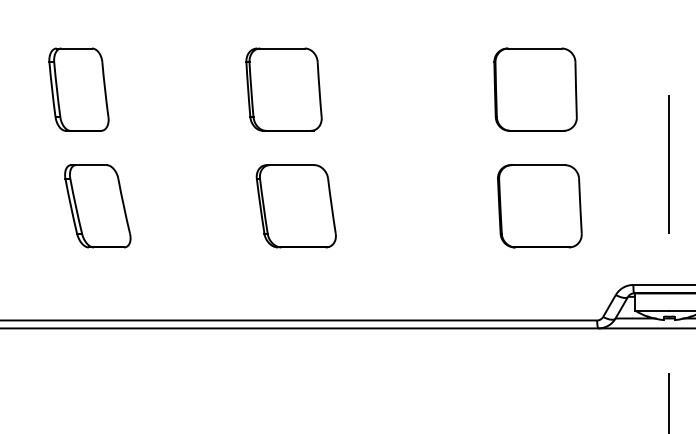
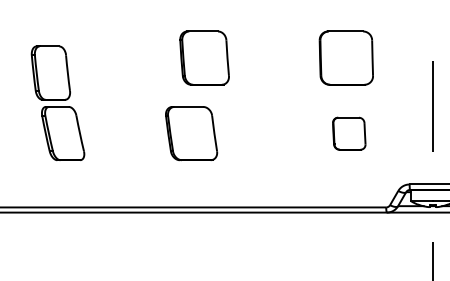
part: (78, 88) -> (50, 72), moved
part: (283, 88) -> (204, 57), moved
part: (540, 206) -> (349, 133), size x0.6

